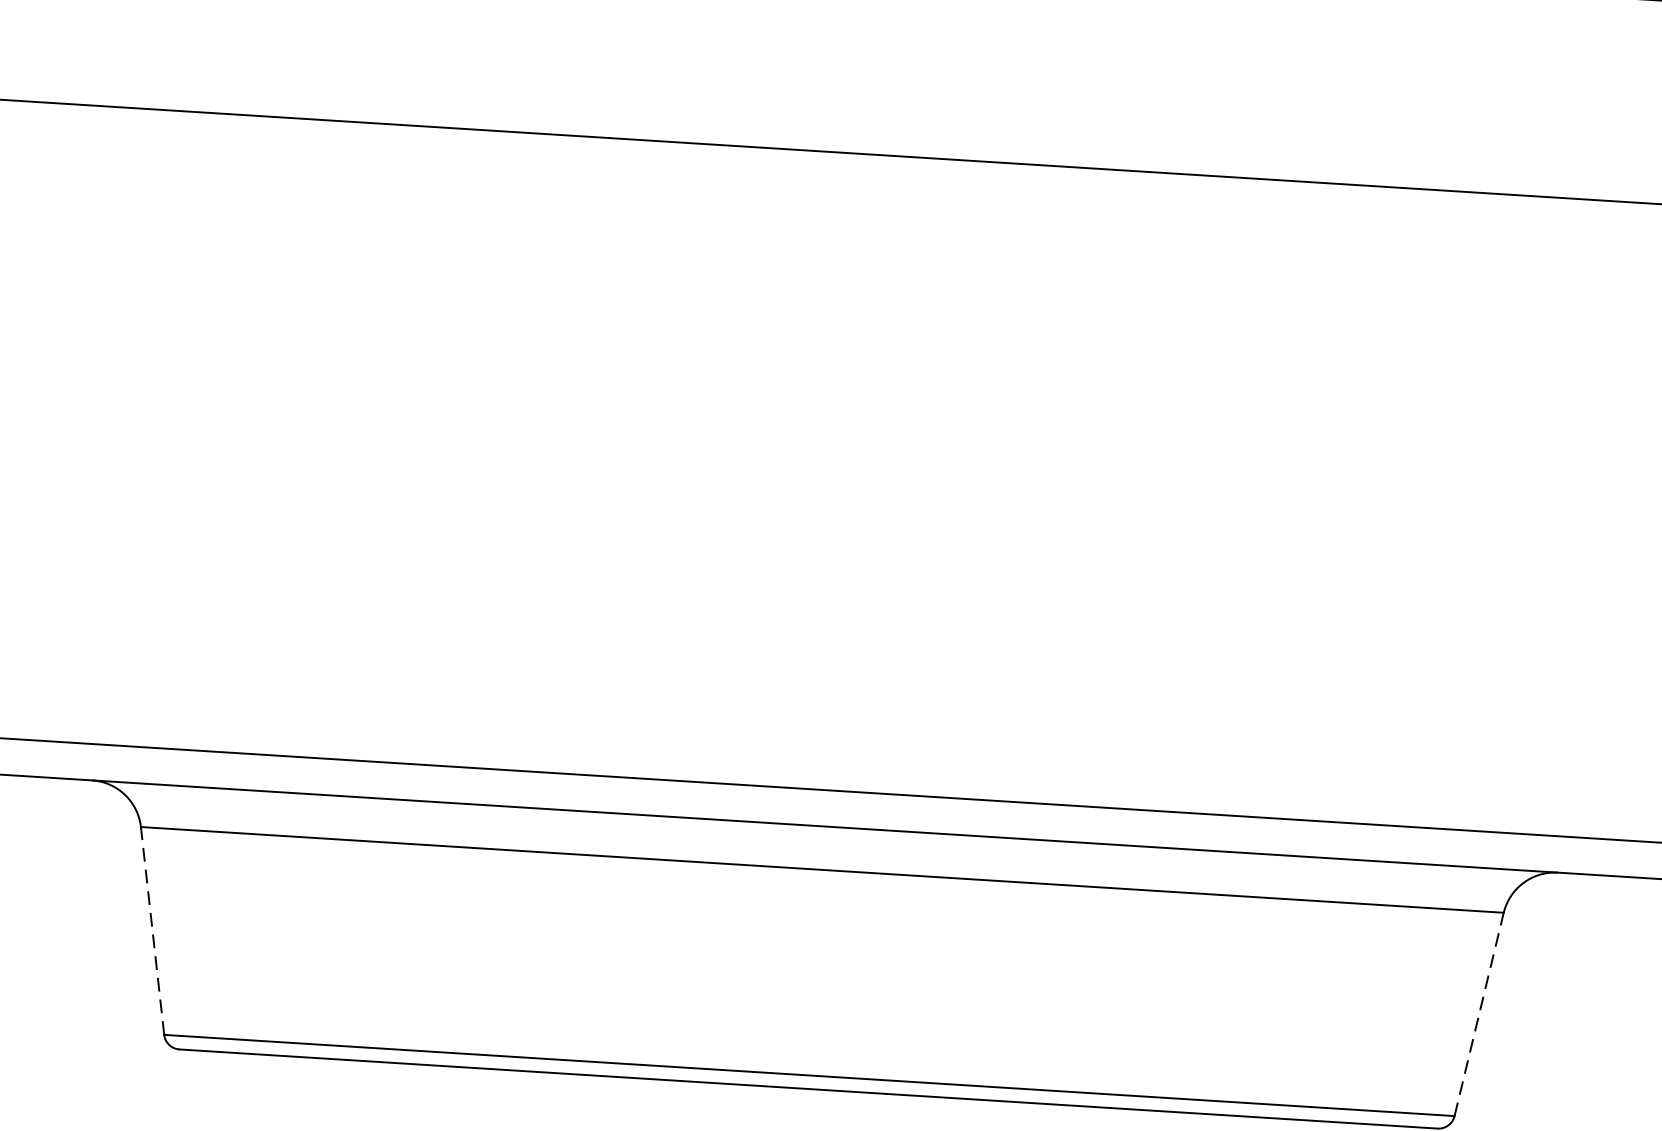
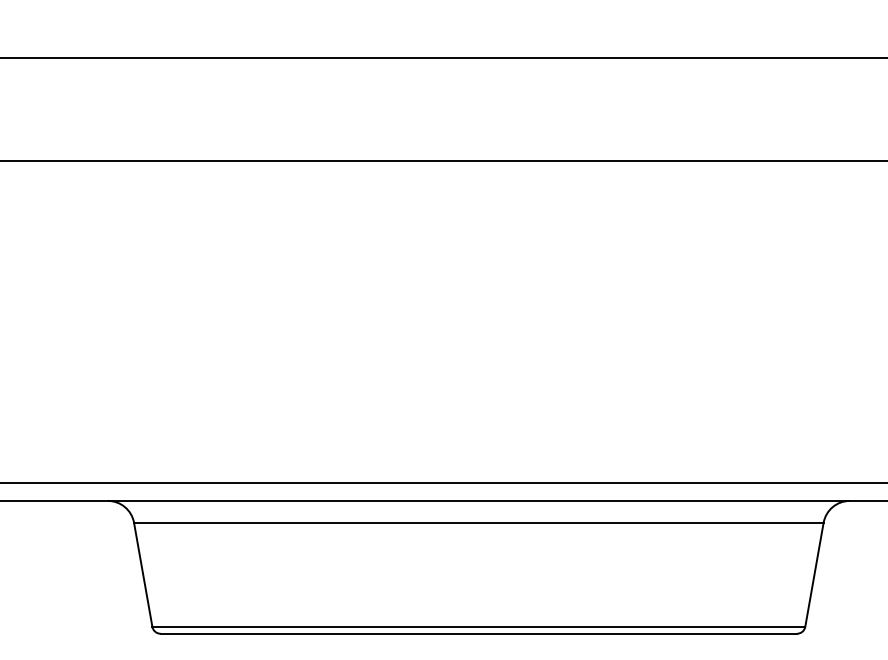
line: (153, 930) -> (143, 574), dashed -> solid
line: (1479, 1013) -> (814, 574), dashed -> solid

